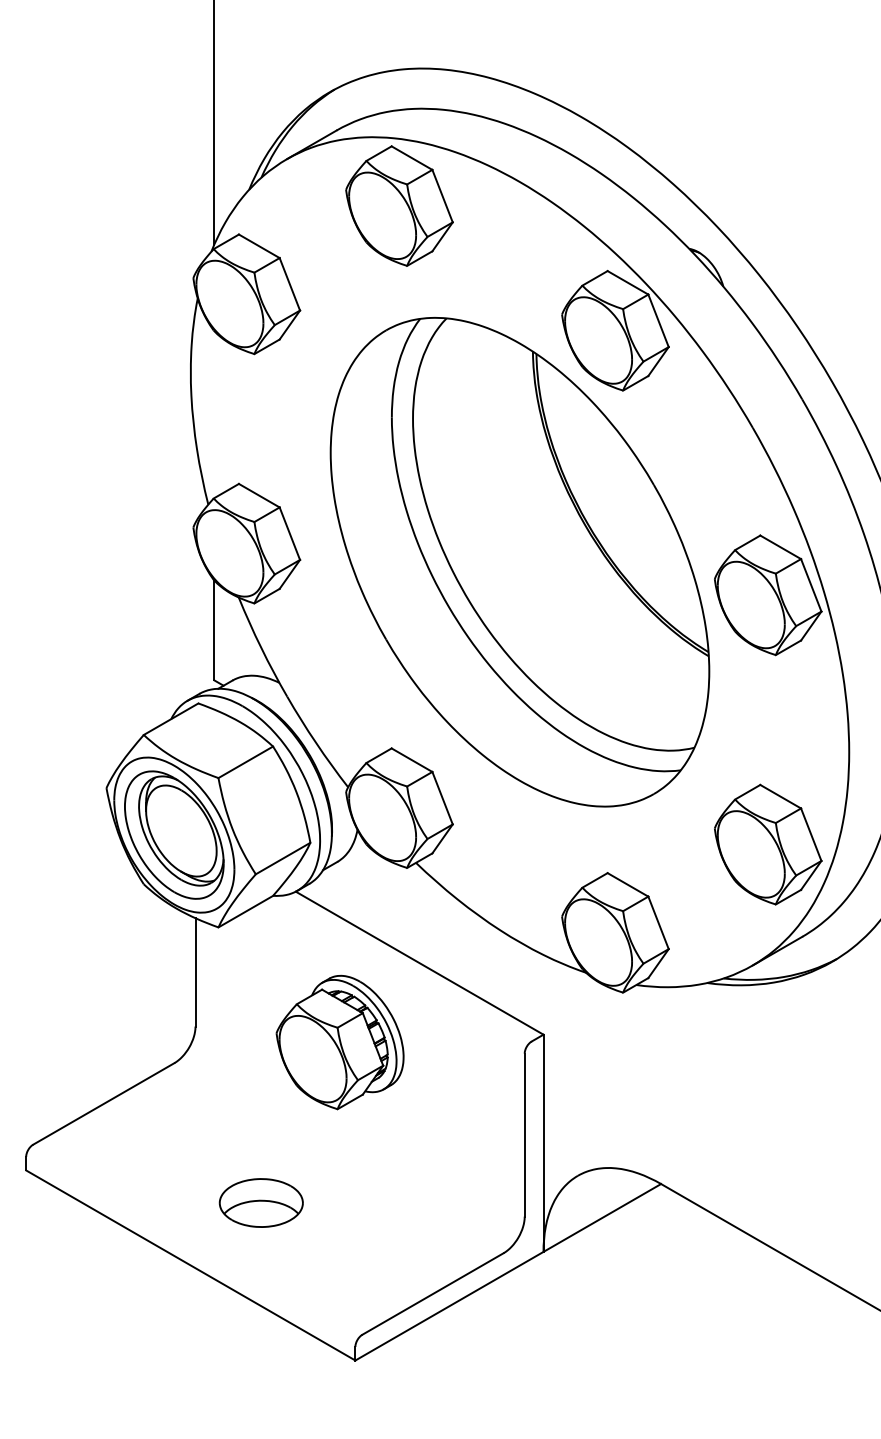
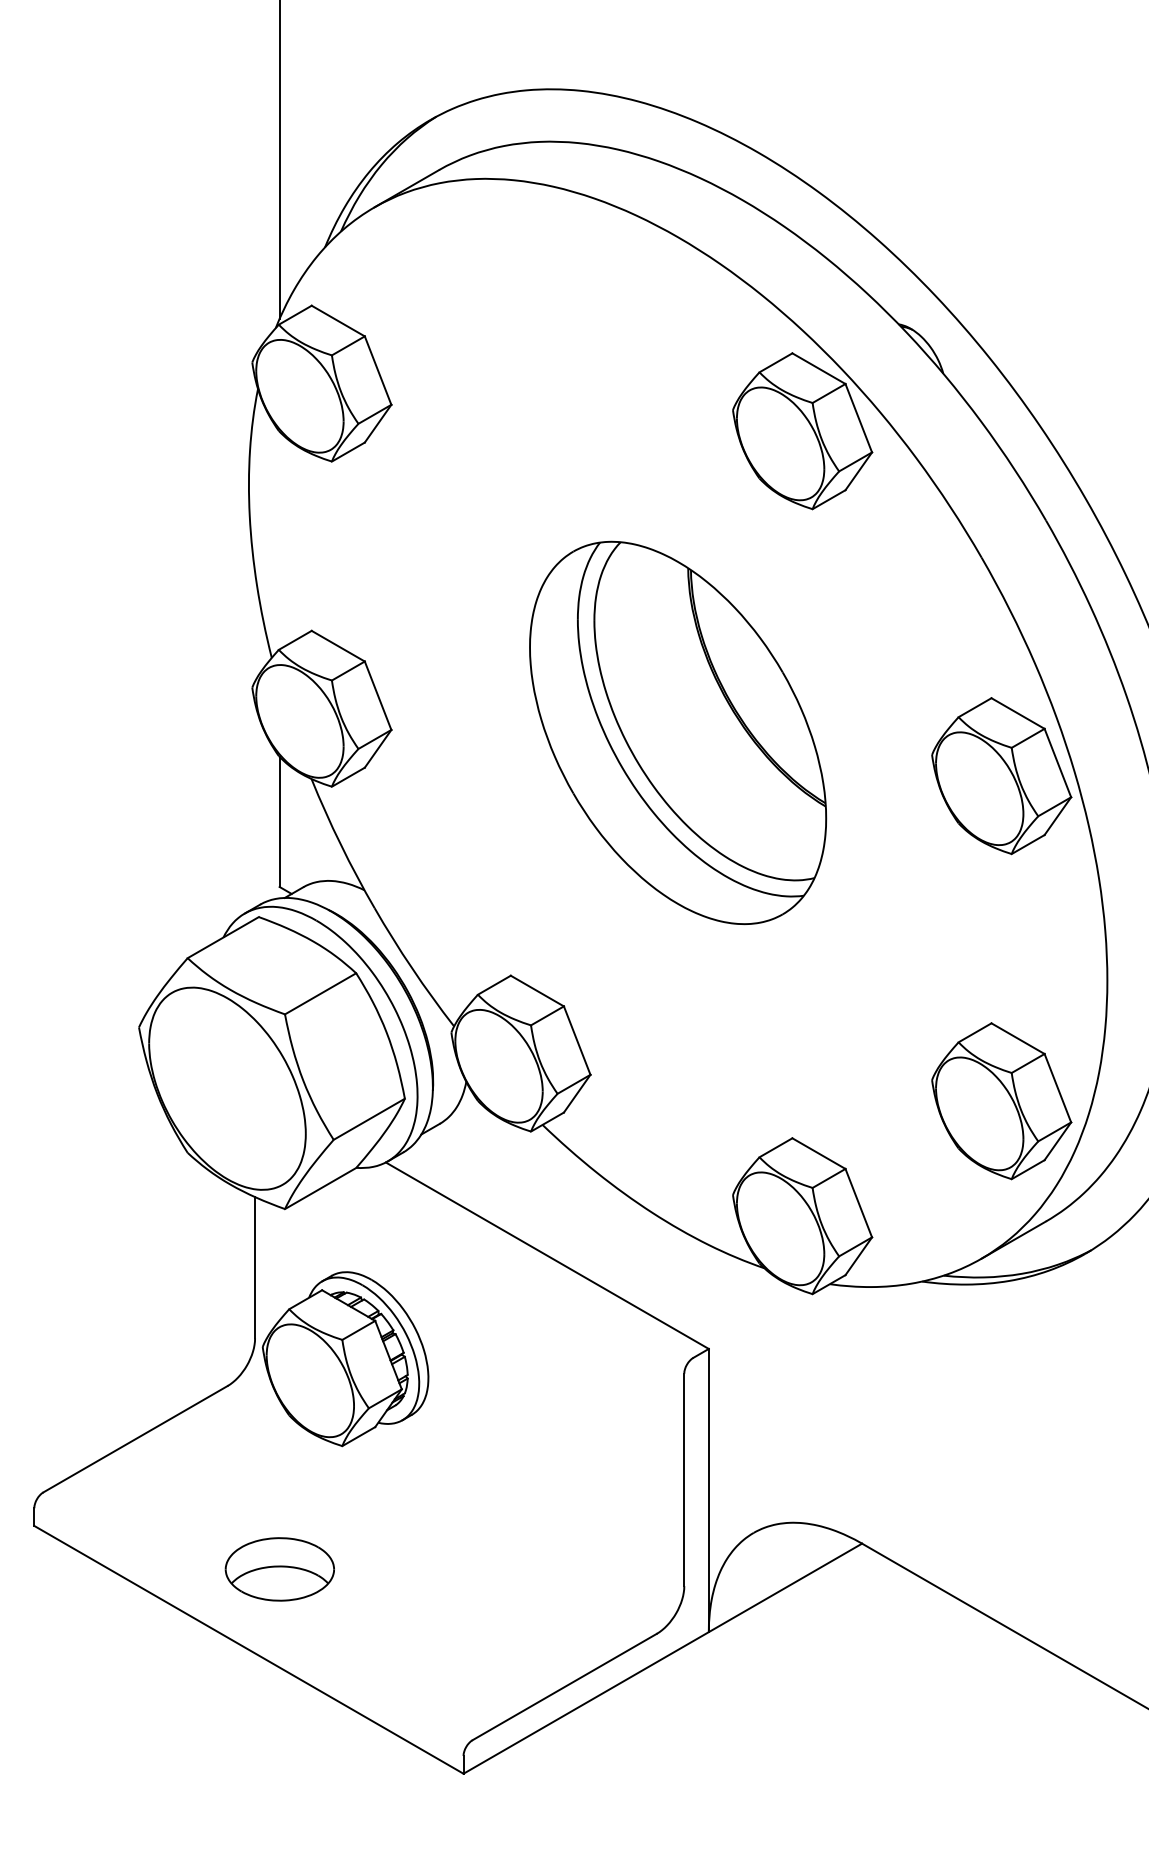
part: (399, 205) -> (520, 268), removed
part: (519, 561) -> (677, 732), size x0.6
part: (174, 834) -> (227, 1088), removed
part: (340, 1042) -> (345, 1359), moved
part: (261, 1203) -> (279, 1569), moved

